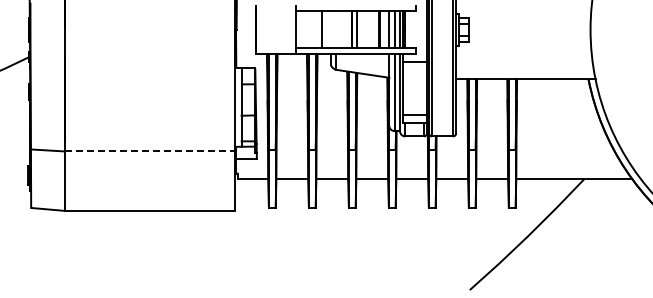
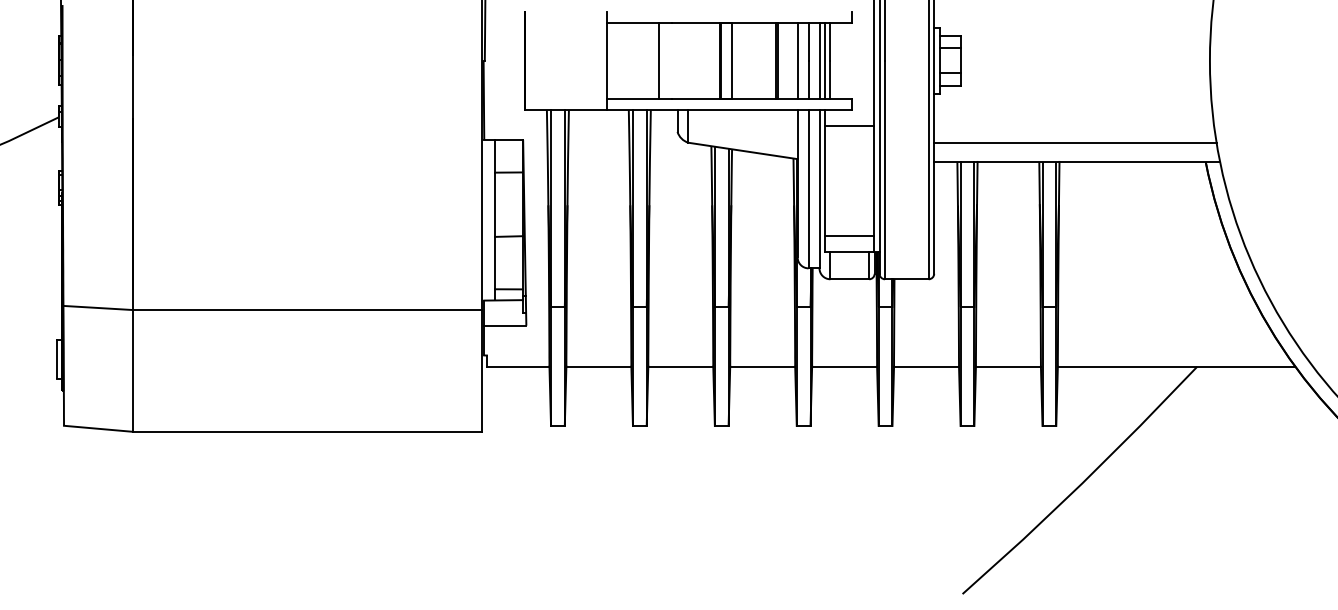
line: (524, 69) -> (1074, 142), added
line: (150, 151) -> (308, 310), dashed -> solid

